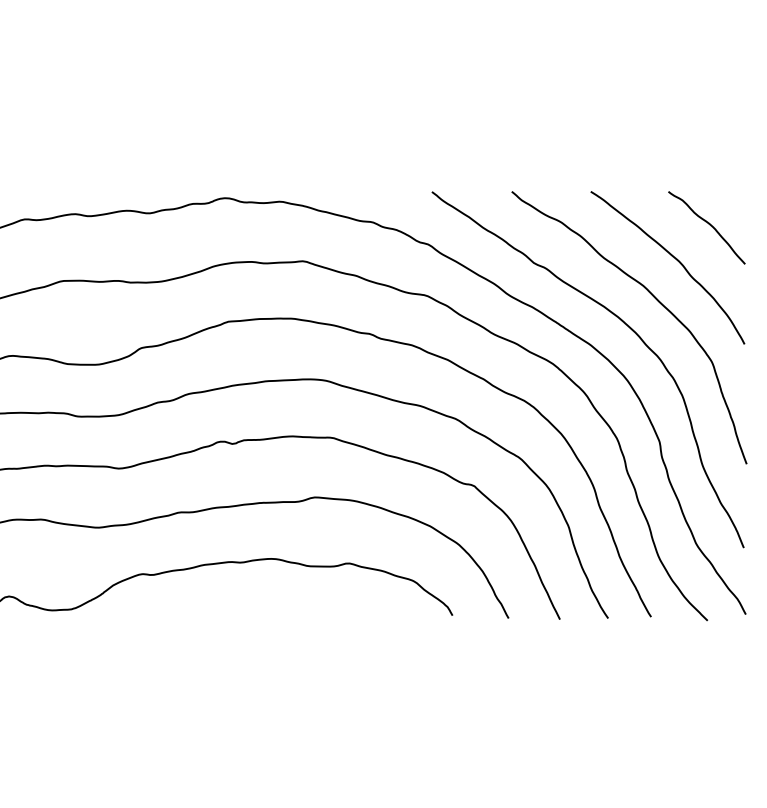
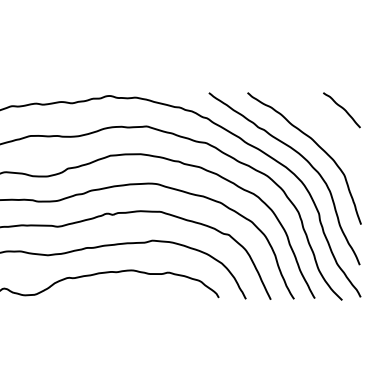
curve: (672, 259) -> (325, 125), removed

